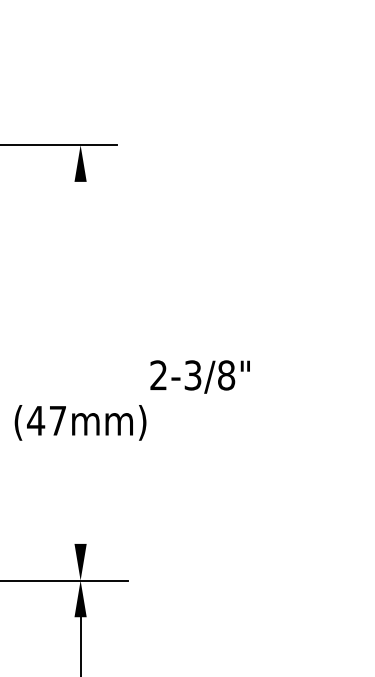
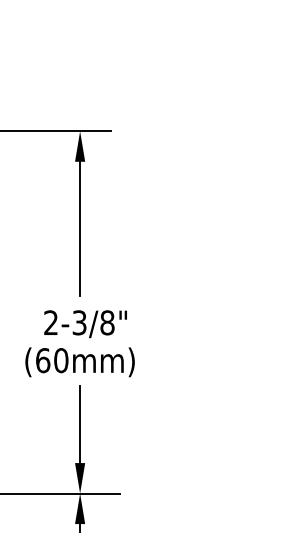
line: (80, 262) -> (80, 228), added
text: (199, 376) -> (85, 323), moved
text: (46, 420) -> (51, 360), (47mm) -> (60mm)
line: (80, 497) -> (80, 424), added

